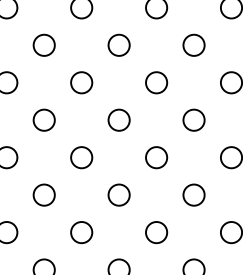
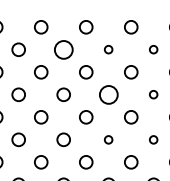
circle: (43, 44) -> (63, 49), size x1.4
circle: (118, 44) -> (108, 49), size x0.6
circle: (193, 44) -> (153, 49), size x0.6
circle: (118, 119) -> (108, 94), size x1.4
circle: (193, 119) -> (153, 94), size x0.6
circle: (118, 194) -> (108, 139), size x0.6
circle: (193, 194) -> (153, 139), size x0.6

